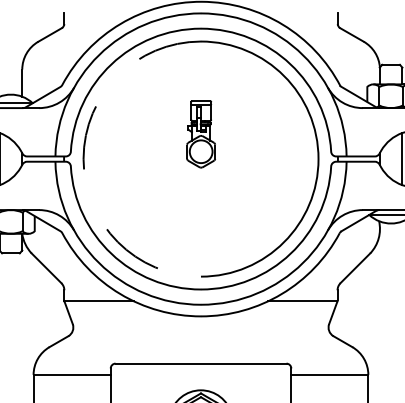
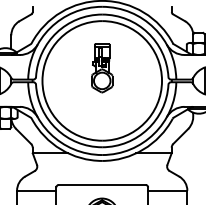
part: (201, 134) -> (102, 68), size x1.43
arc: (83, 158) -> (42, 80), dashed -> solid

